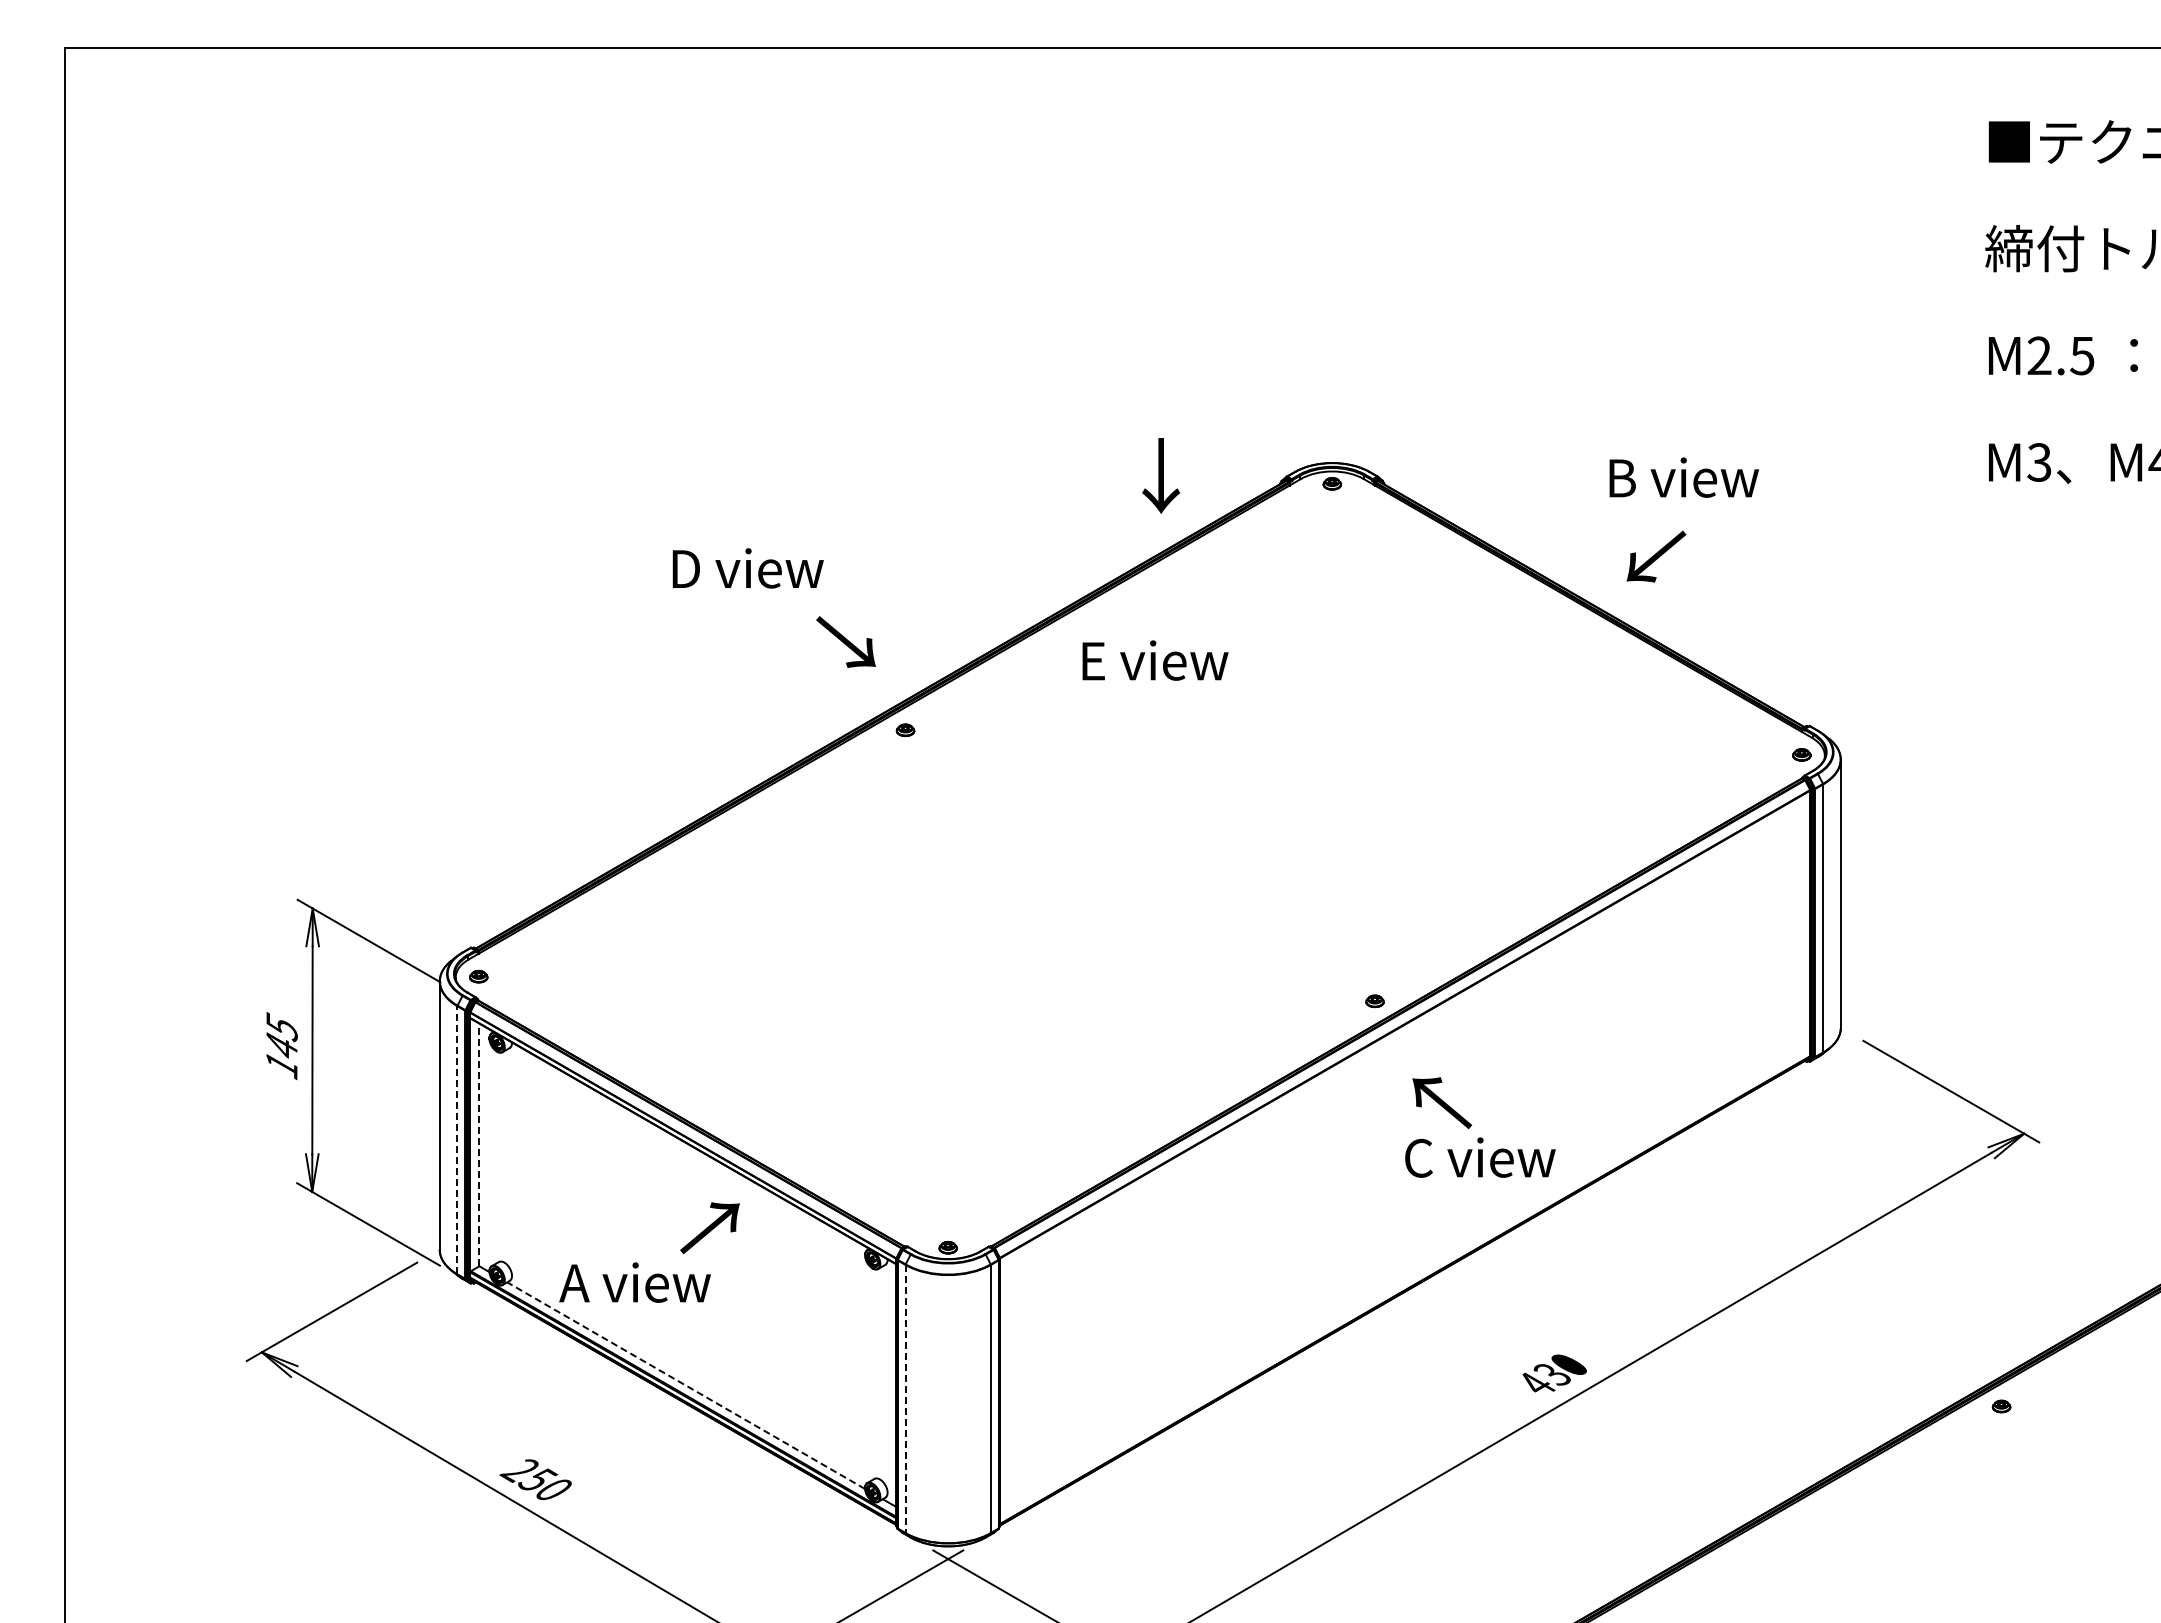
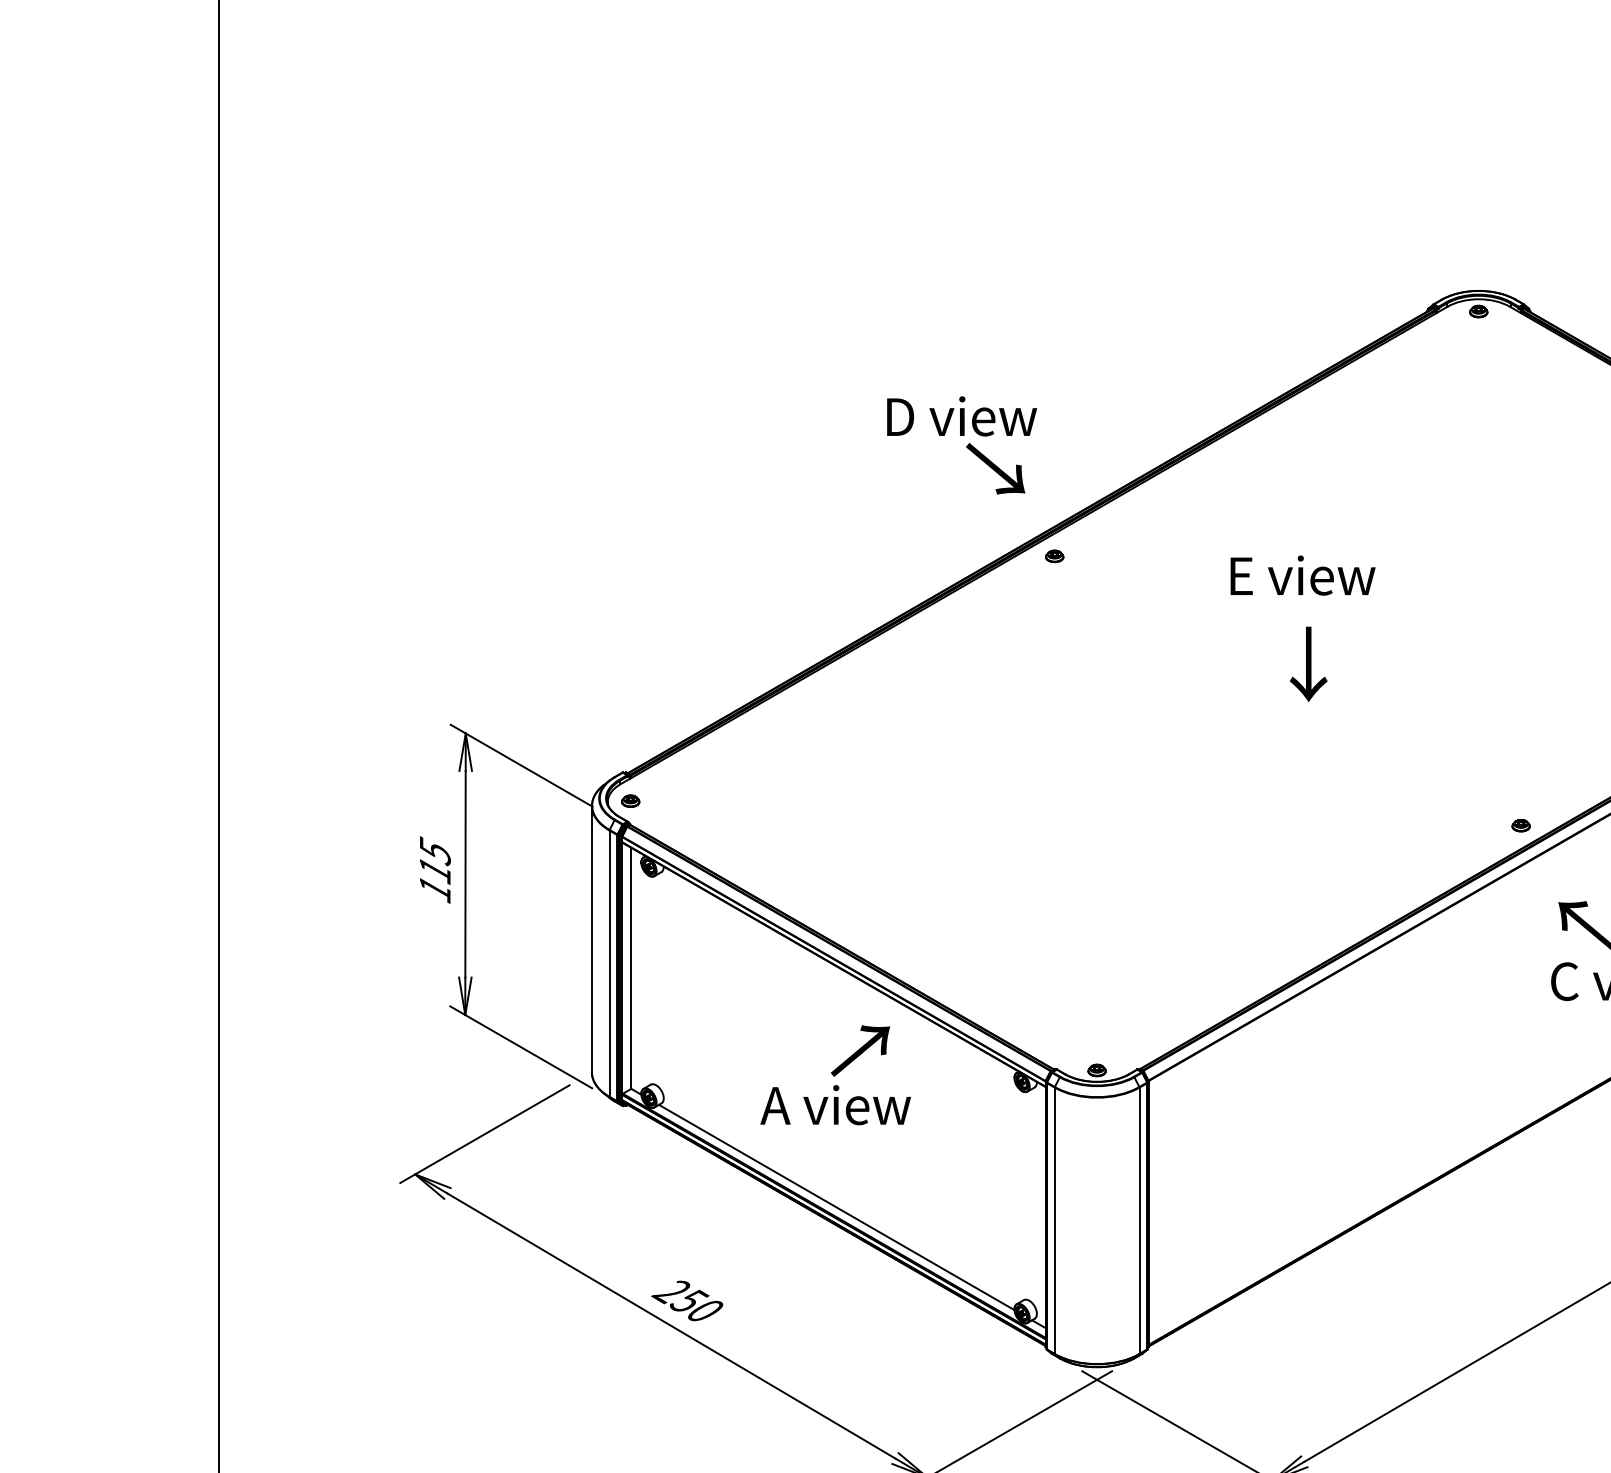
text: (1160, 475) -> (1308, 663), moved
text: (747, 568) -> (961, 416), moved
text: (1155, 660) -> (1303, 575), moved
text: (281, 1046) -> (434, 870), 145 -> 115
line: (457, 1139) -> (609, 962), dashed -> solid
line: (479, 1144) -> (631, 967), dashed -> solid
text: (634, 1282) -> (835, 1105), moved
line: (686, 1385) -> (837, 1207), dashed -> solid
line: (905, 1399) -> (1054, 1221), dashed -> solid

